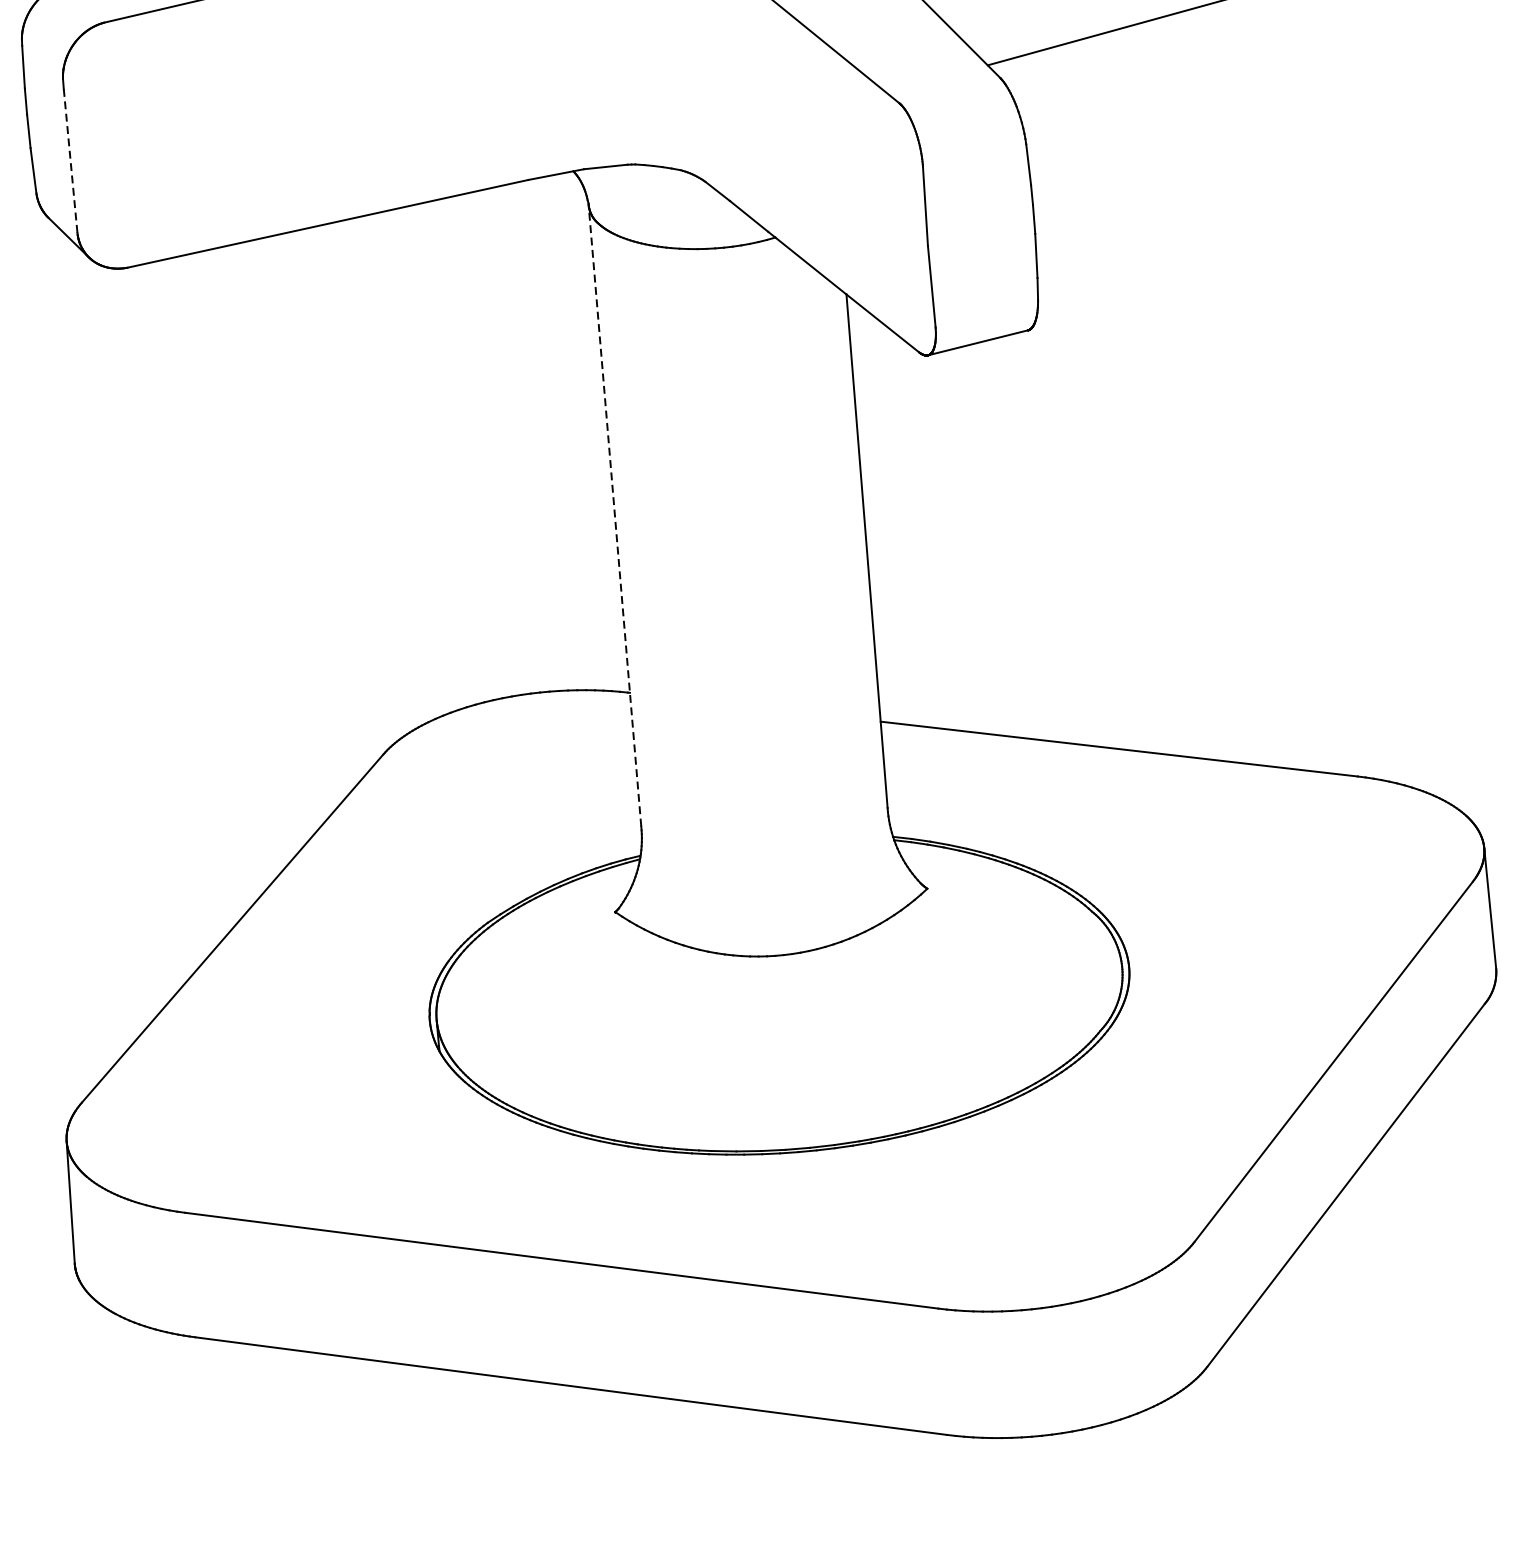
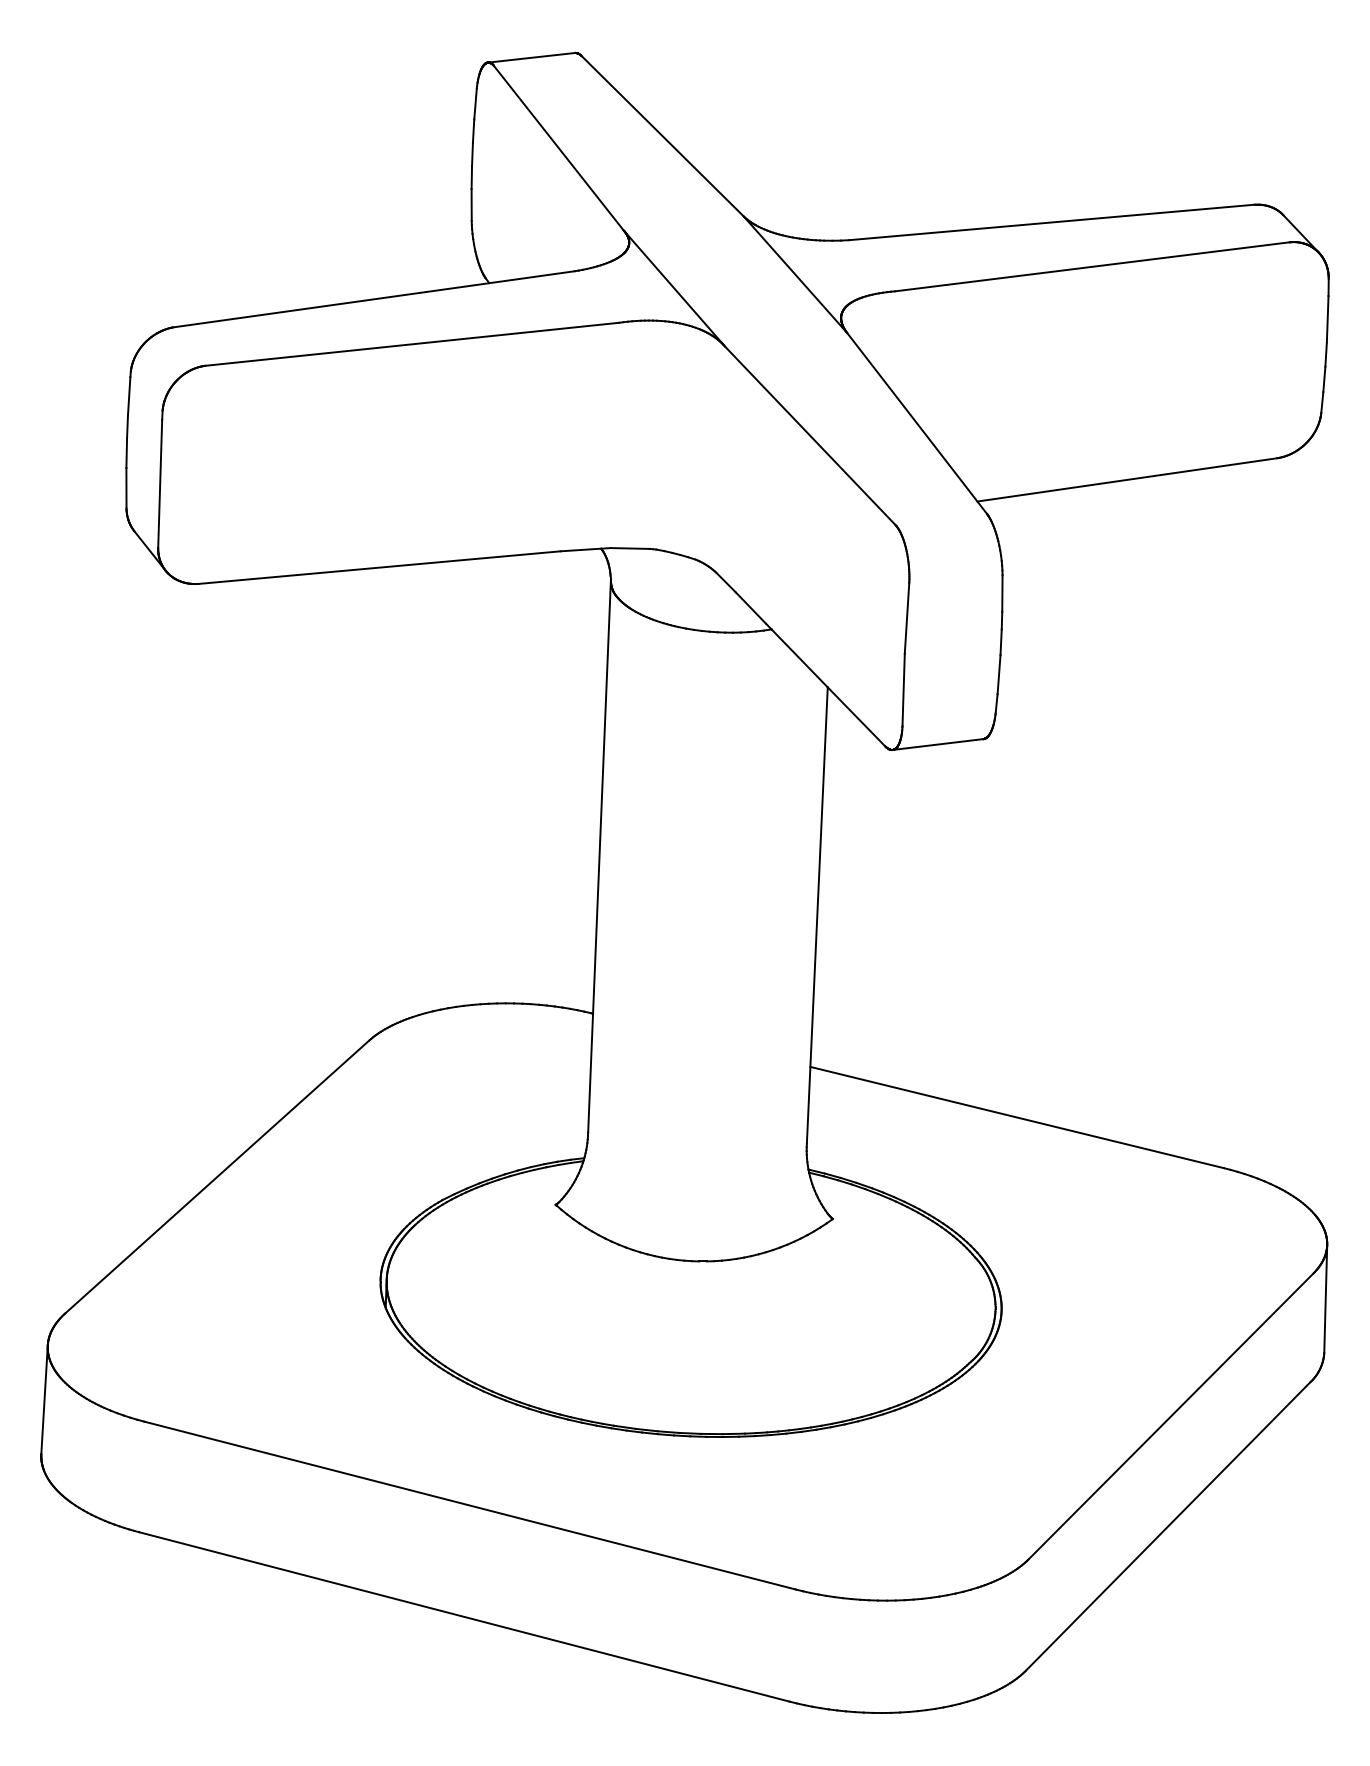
line: (71, 161) -> (160, 484), dashed -> solid
line: (614, 516) -> (599, 856), dashed -> solid

